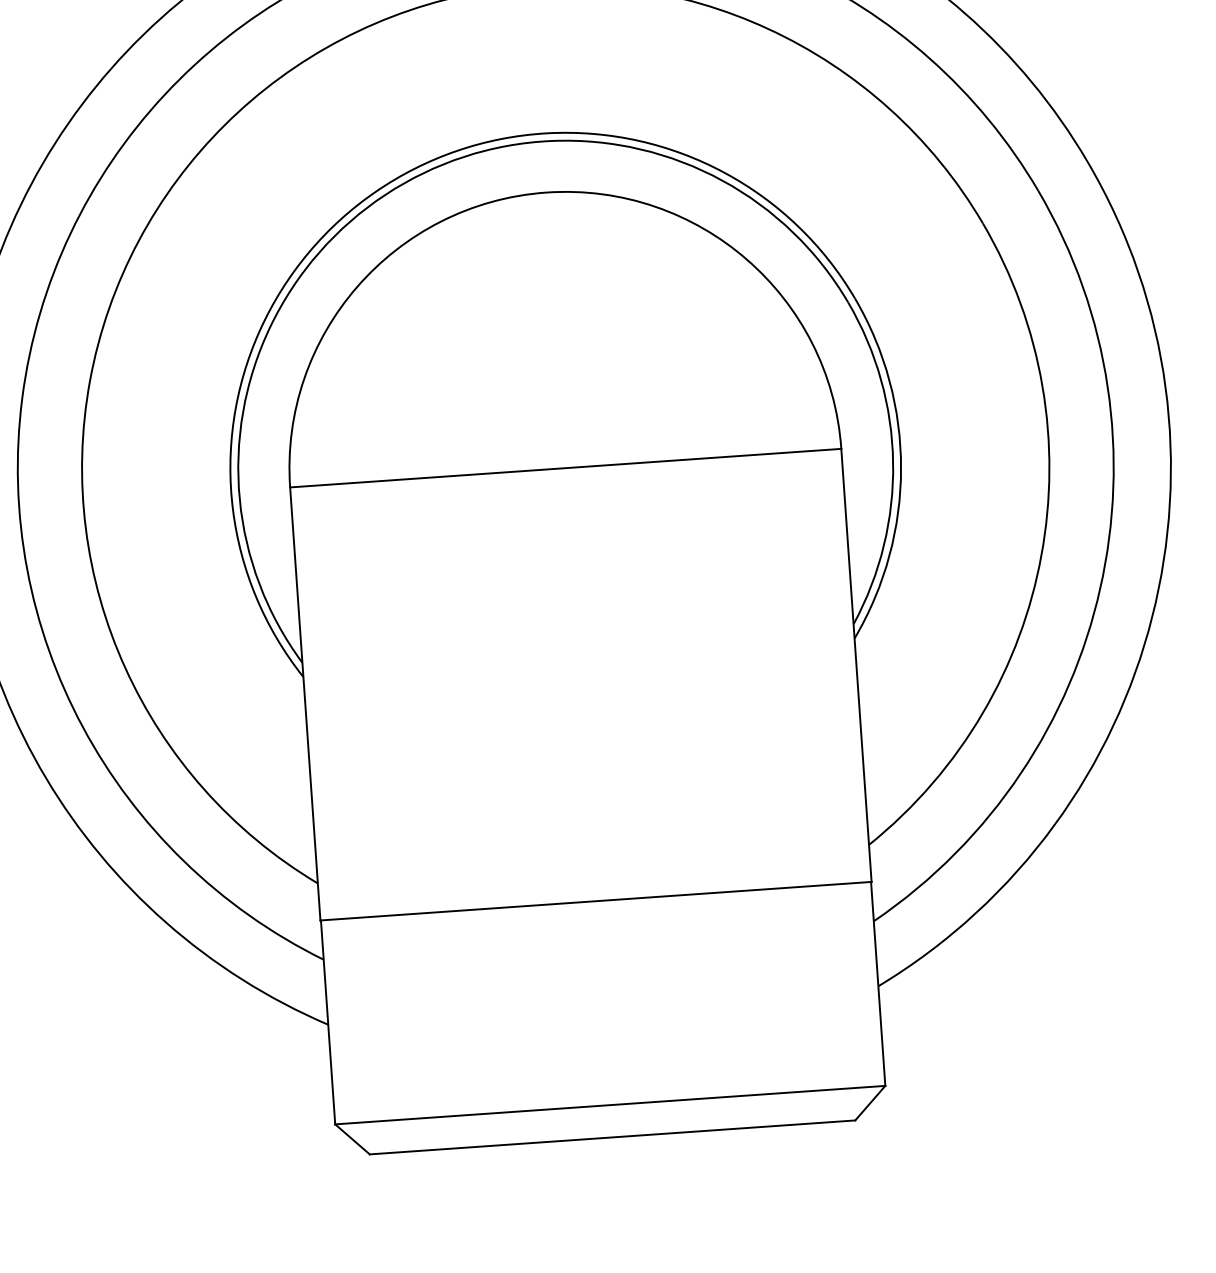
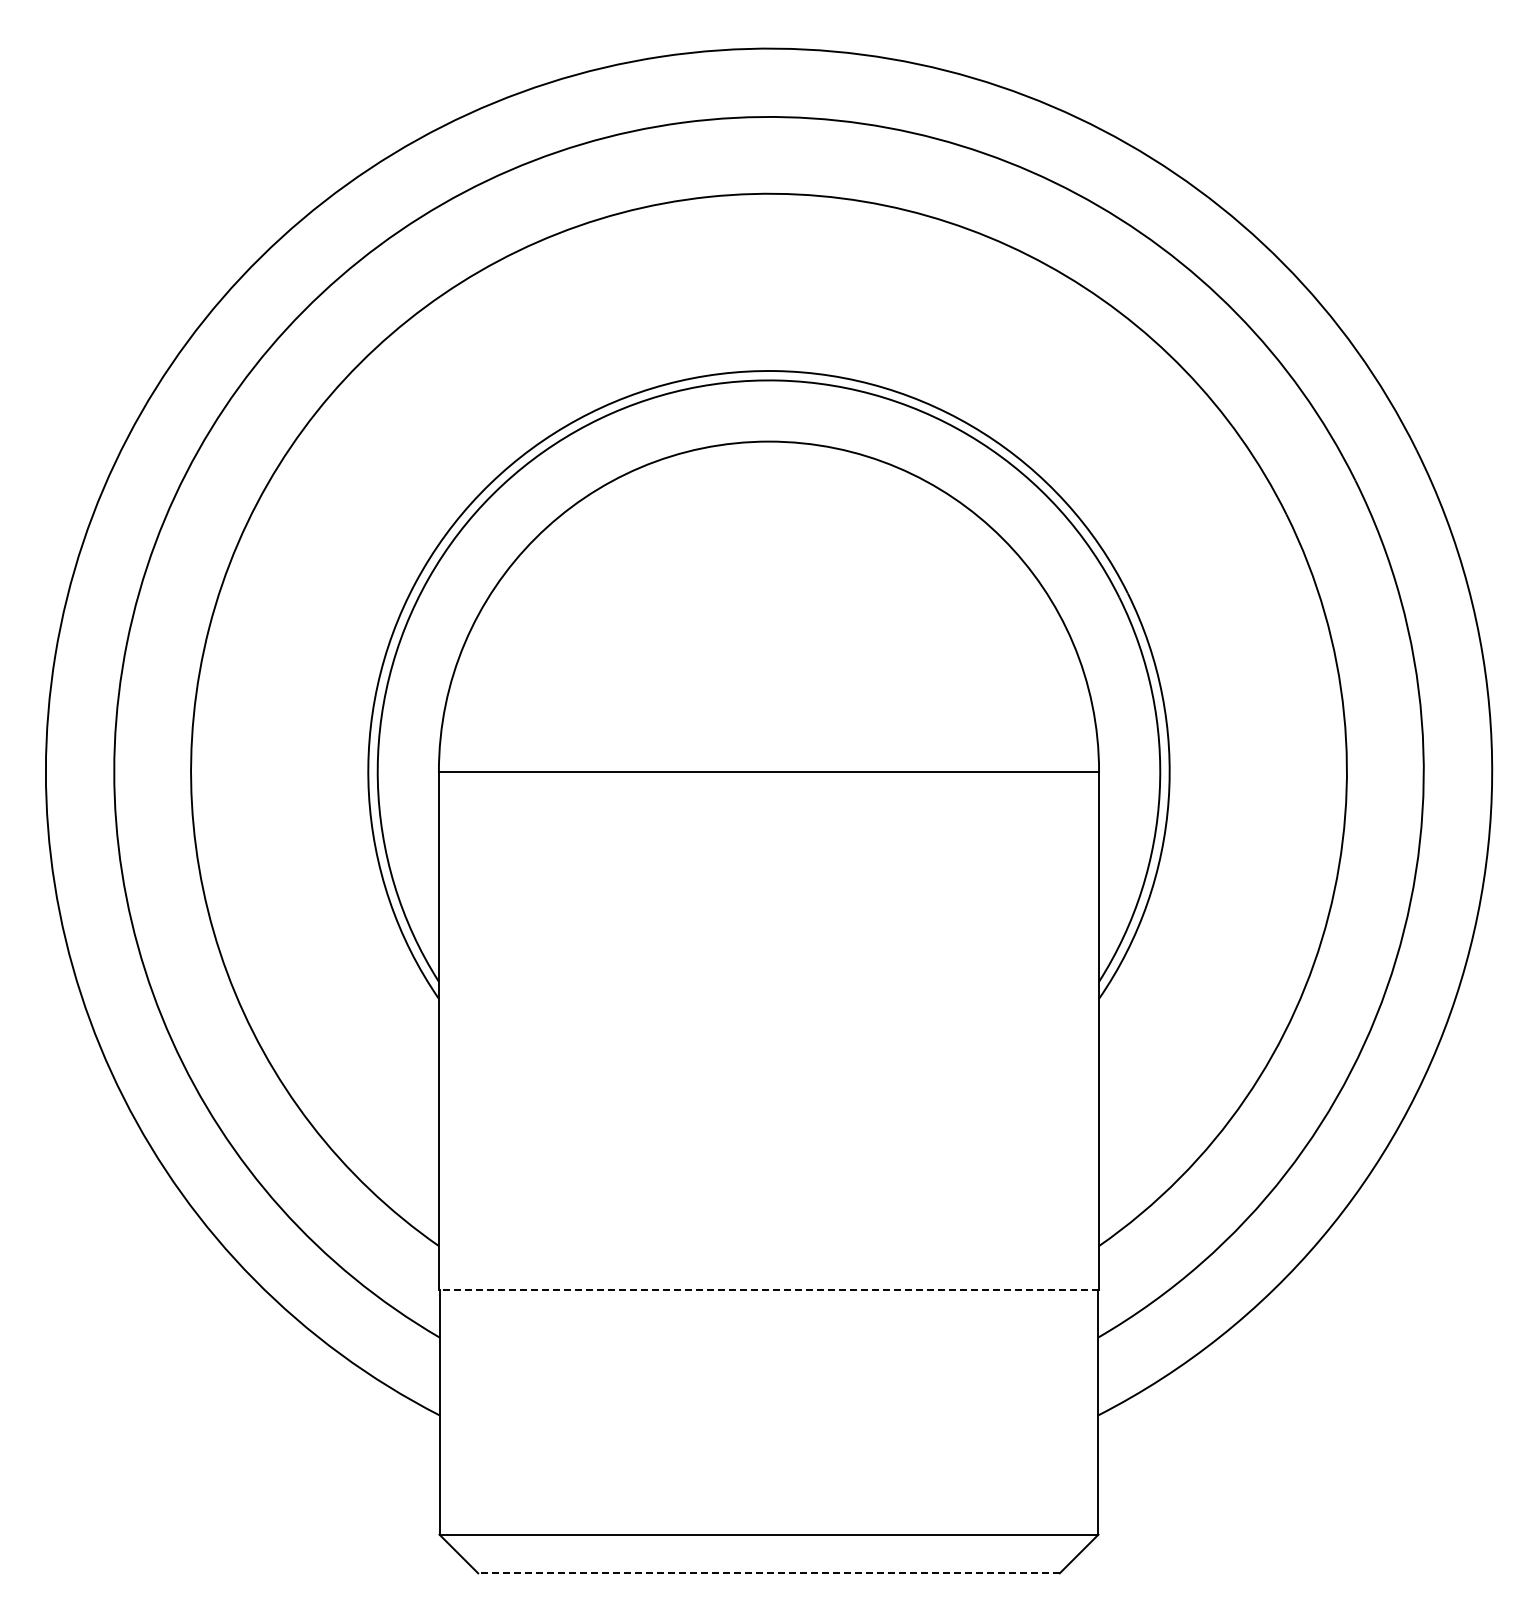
line: (595, 901) -> (768, 1290), solid -> dashed
line: (612, 1137) -> (768, 1573), solid -> dashed

